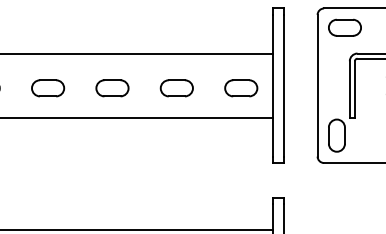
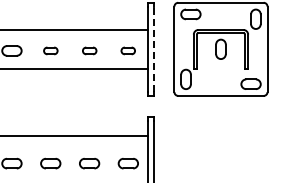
line: (284, 85) -> (154, 49), solid -> dashed
part: (112, 87) -> (50, 50), size x0.7
part: (176, 87) -> (89, 50), size x0.7
part: (239, 87) -> (127, 50), size x0.7

